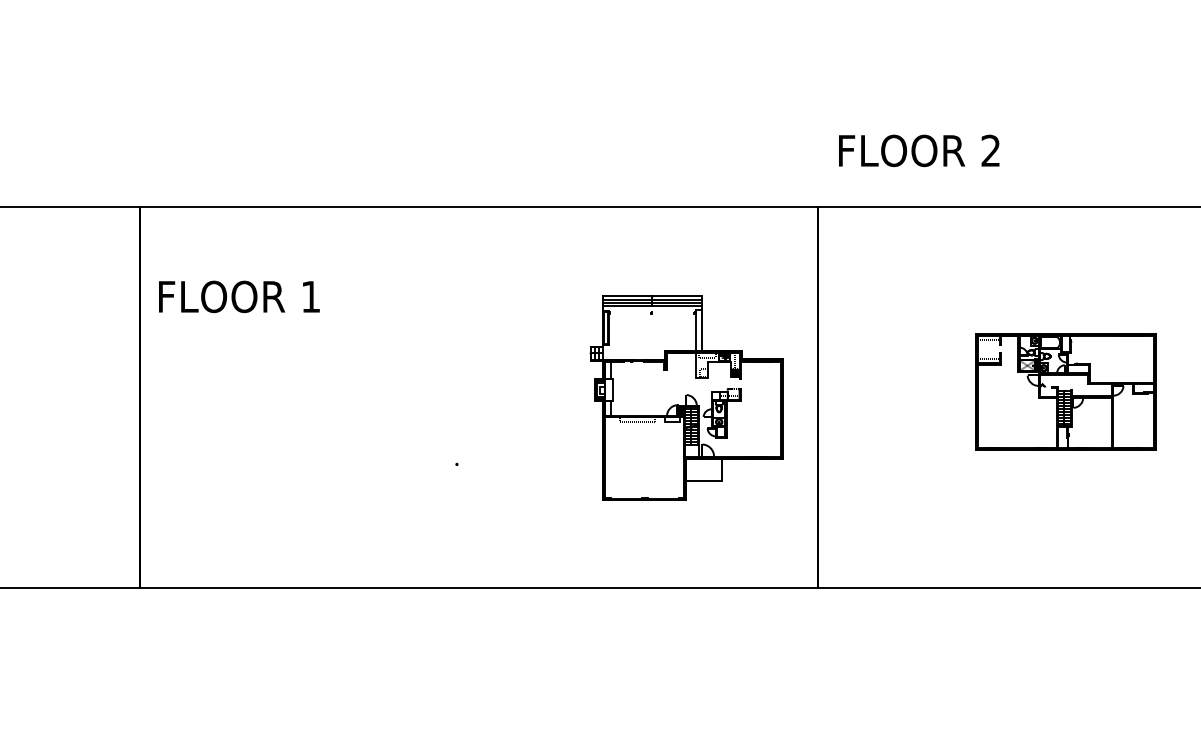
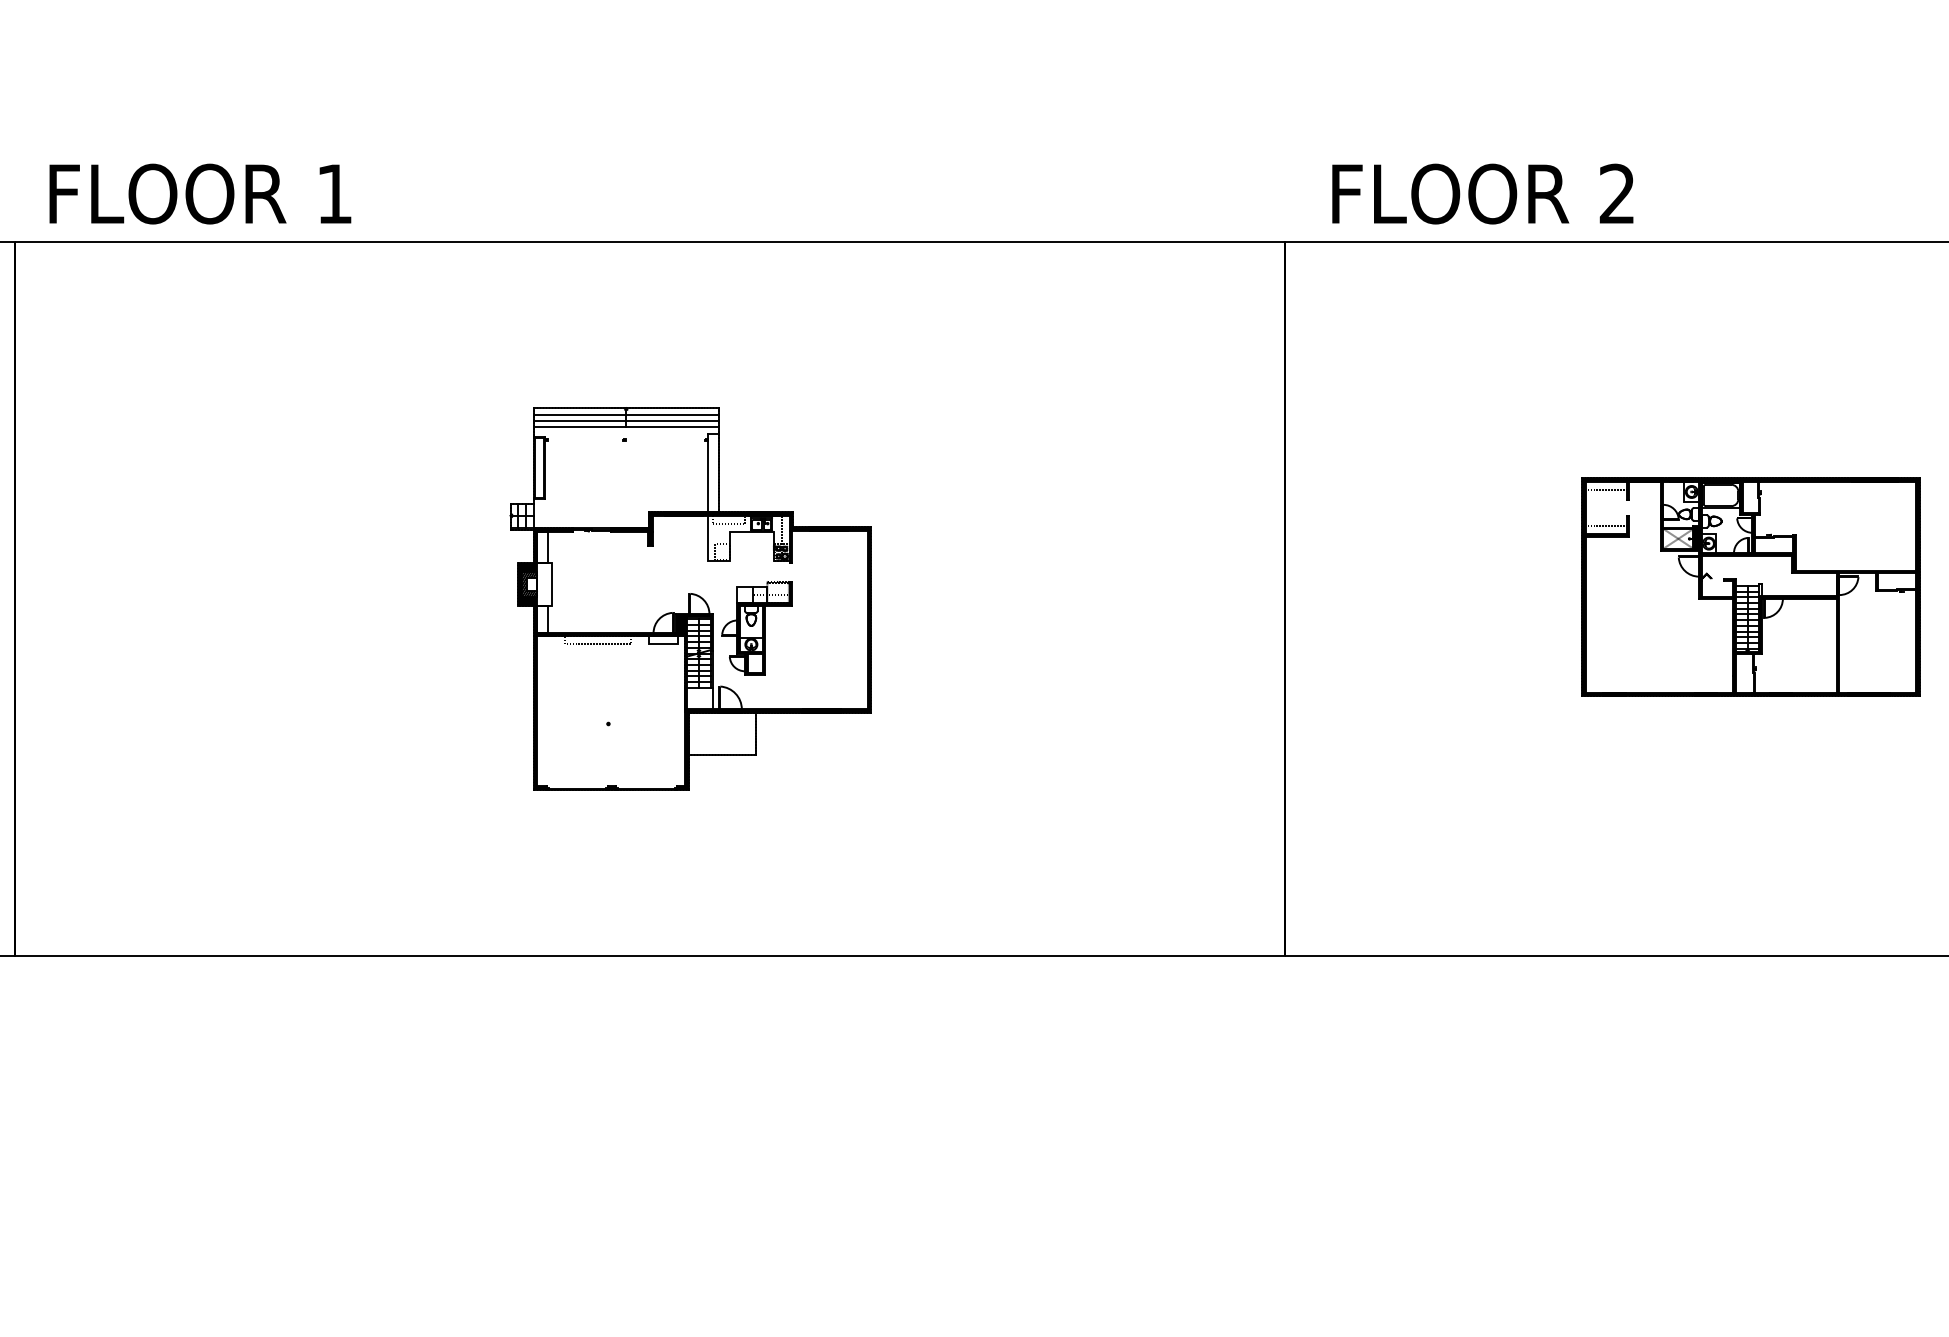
text: (919, 150) -> (1483, 193), moved
text: (239, 296) -> (200, 193), moved
part: (686, 397) -> (690, 598), moved

